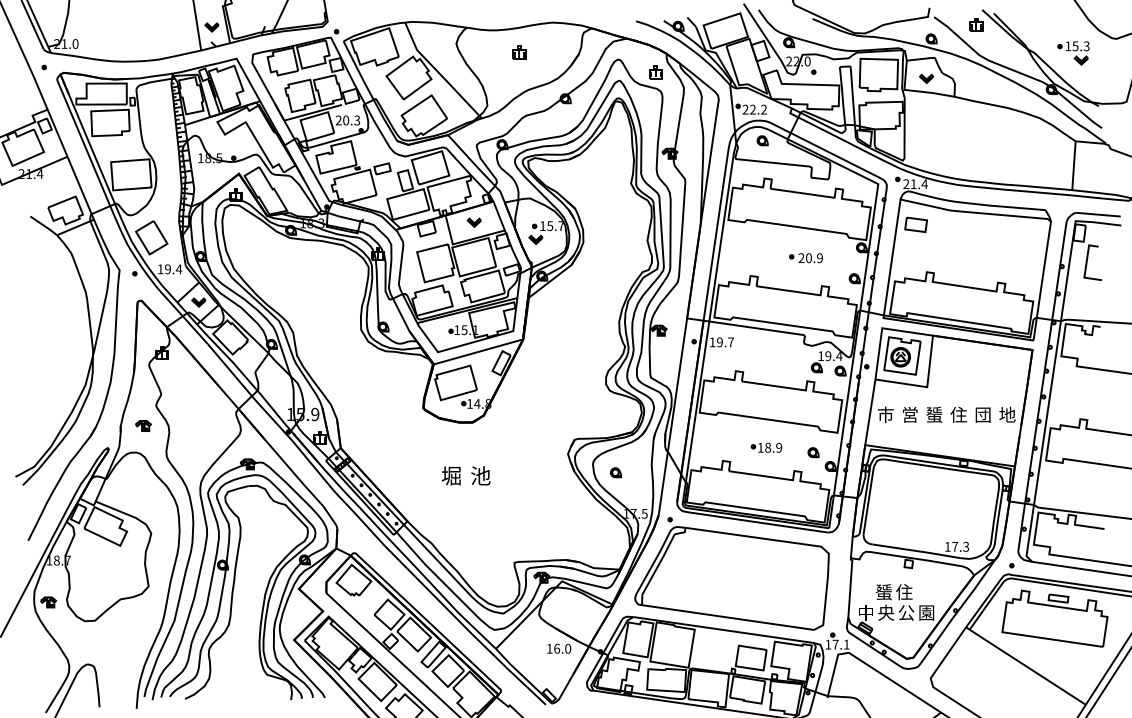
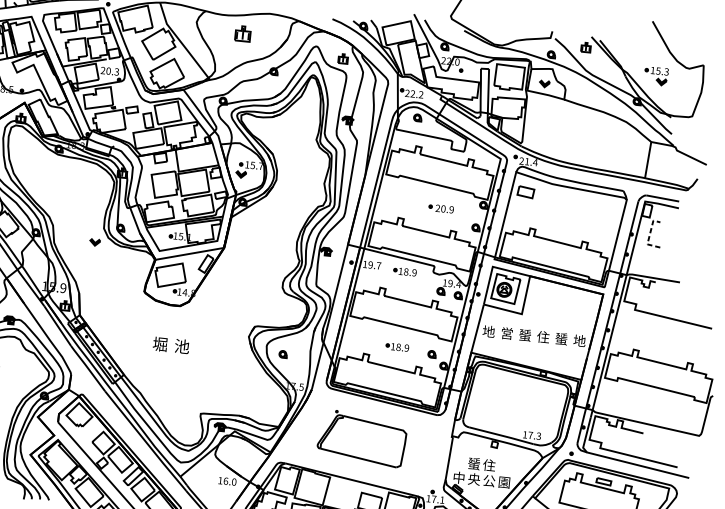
part: (519, 52) -> (243, 33), size x1.6
part: (473, 222) -> (94, 242), moved
line: (1086, 264) -> (650, 234), solid -> dashed
part: (766, 346) -> (405, 271), added
text: (885, 414) -> (488, 331), 市 -> 地
text: (982, 414) -> (561, 338), 団 -> 蜑
part: (731, 573) -> (361, 438), size x0.6

